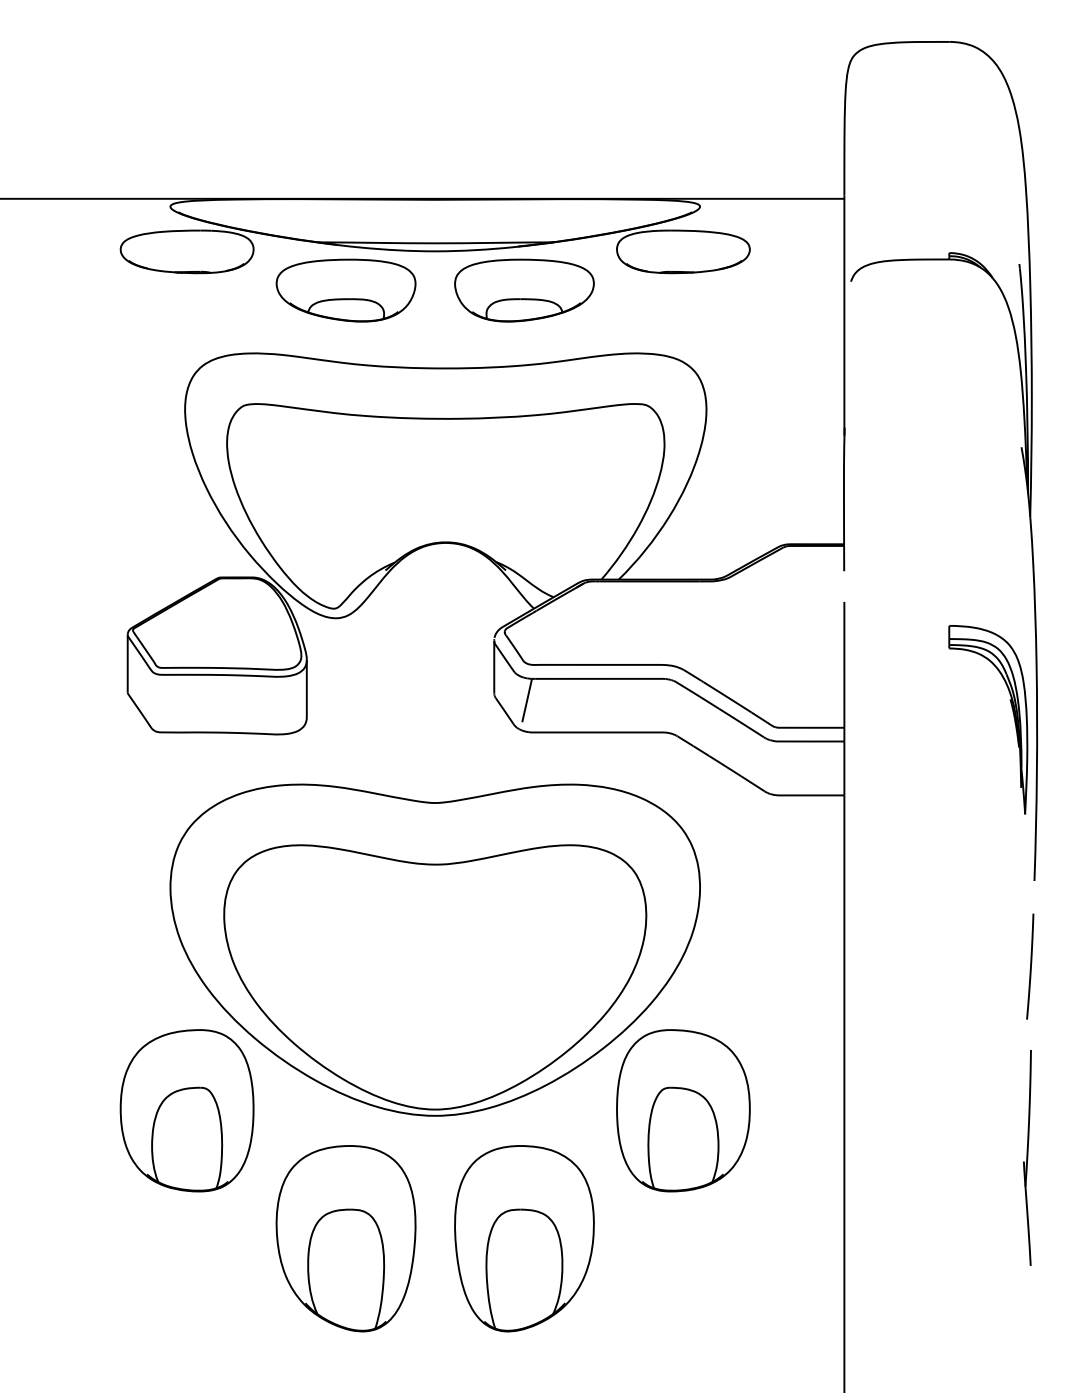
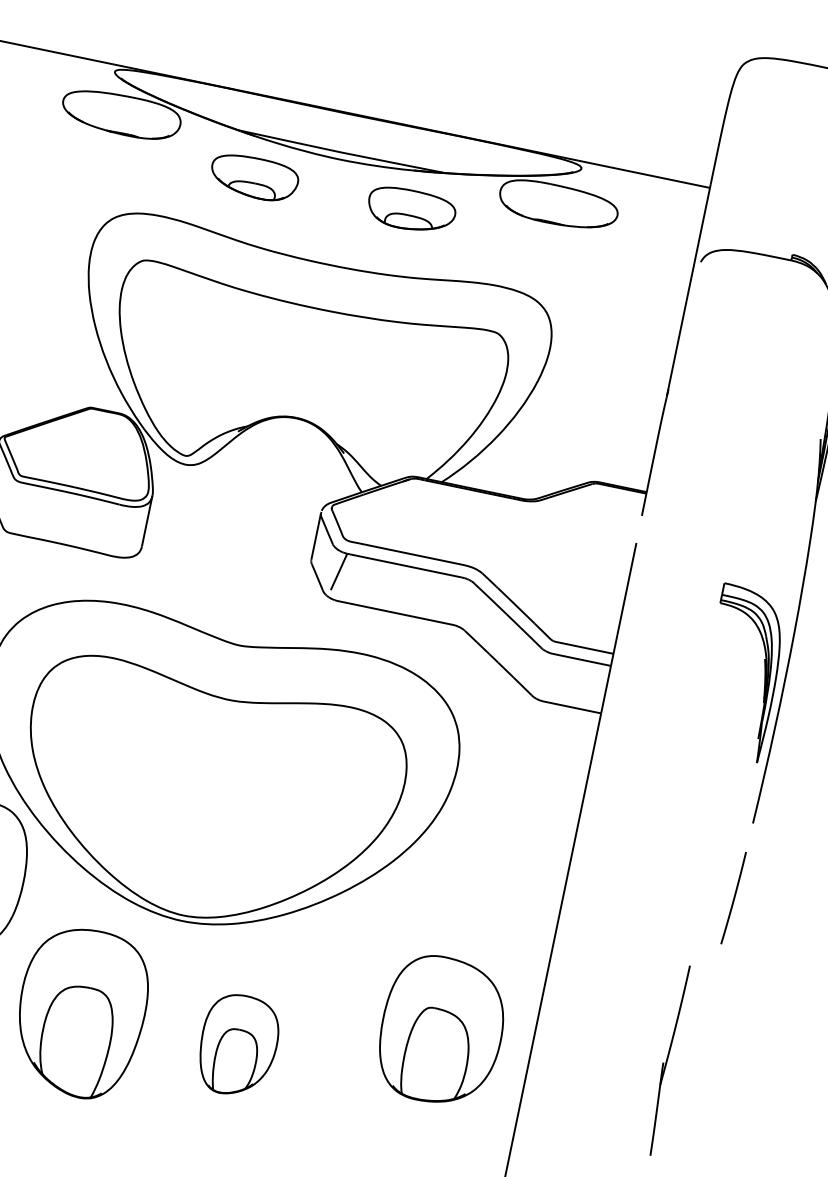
part: (345, 290) -> (253, 177), size x0.7
part: (524, 290) -> (411, 210), size x0.7
part: (683, 1110) -> (441, 1030), moved
part: (1027, 1157) -> (667, 1059), moved
part: (524, 1238) -> (238, 1045), size x0.6

